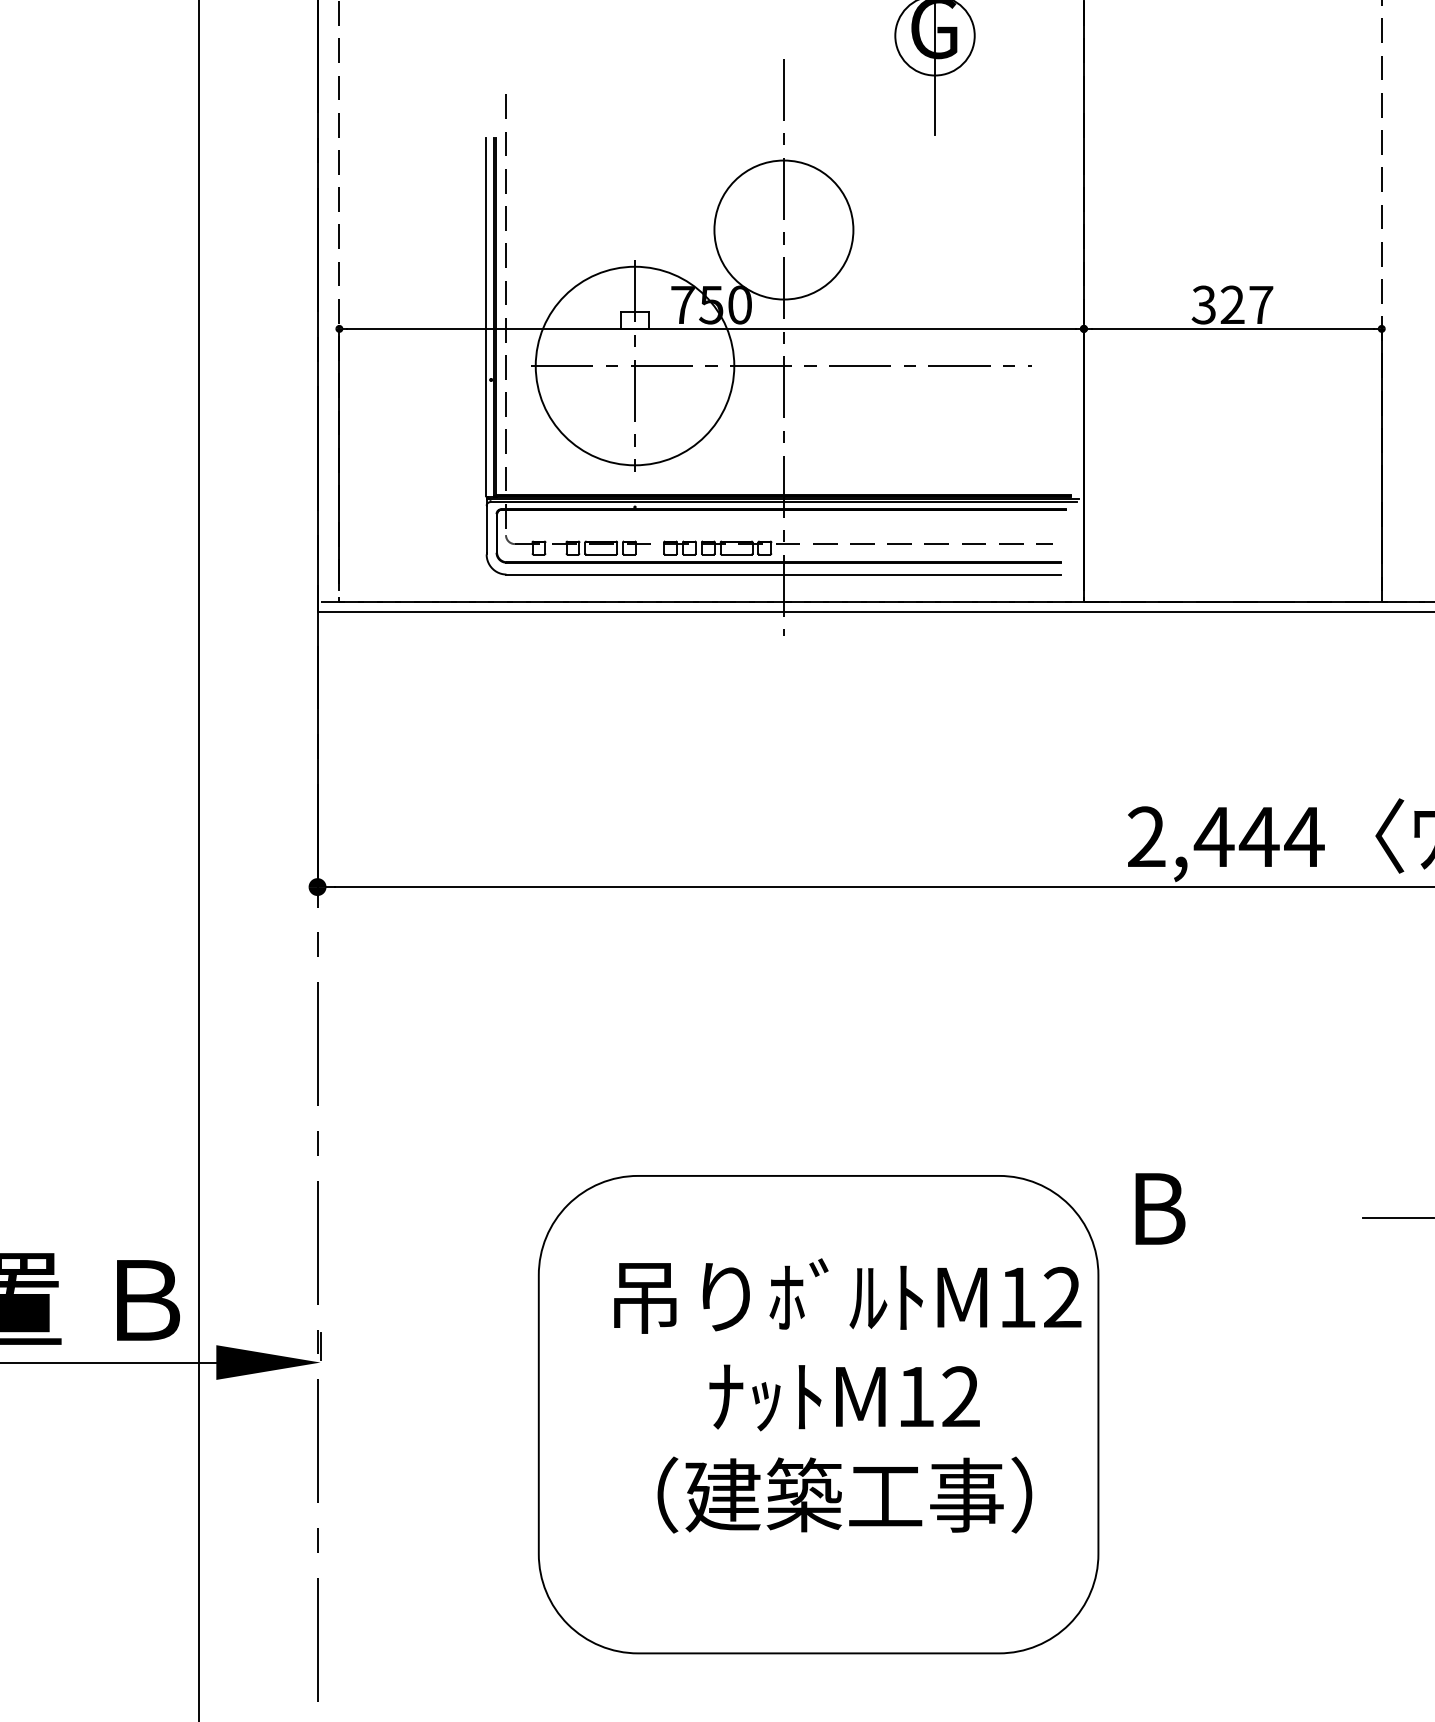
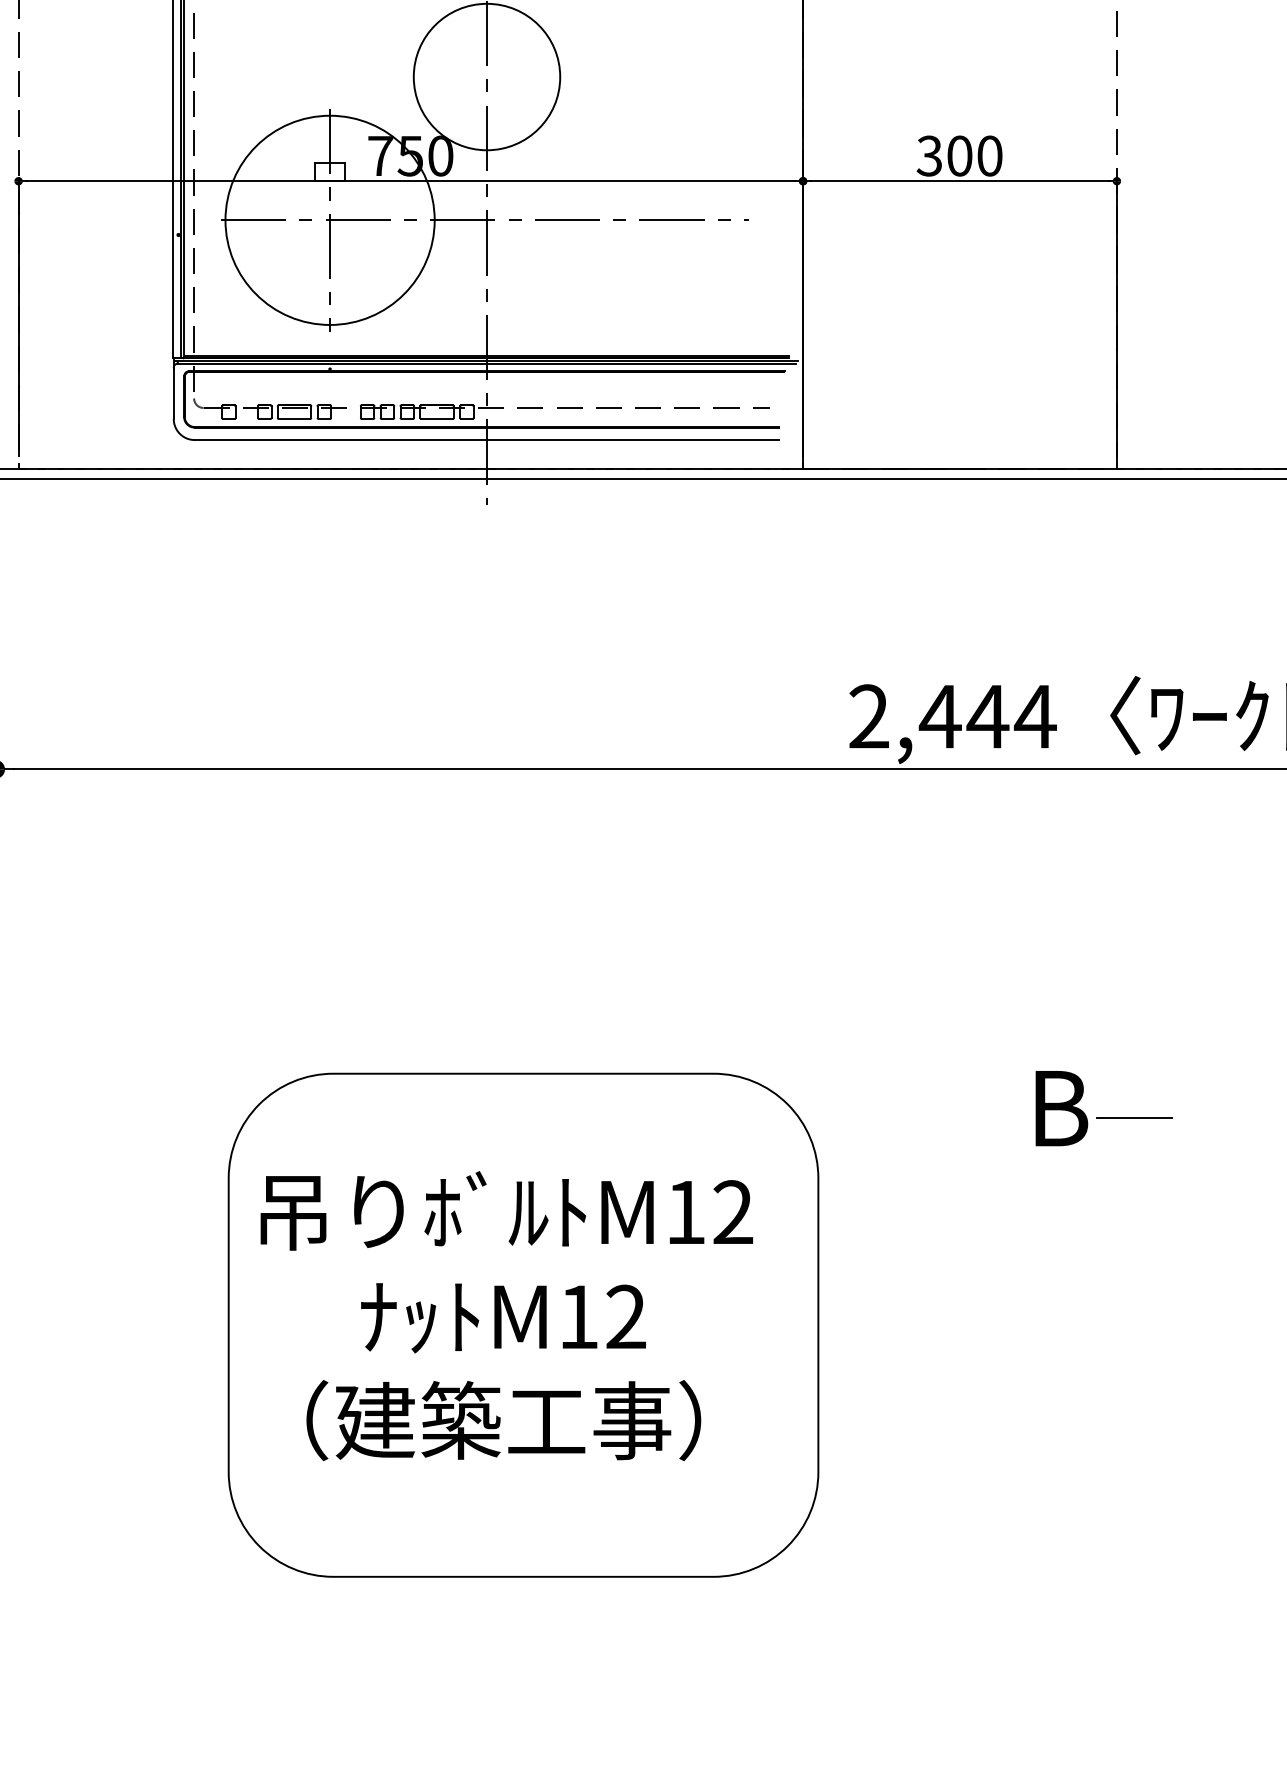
text: (1246, 304) -> (974, 155), 327 -> 300
text: (1160, 1208) -> (1061, 1108), moved
text: (847, 1395) -> (506, 1315), moved

